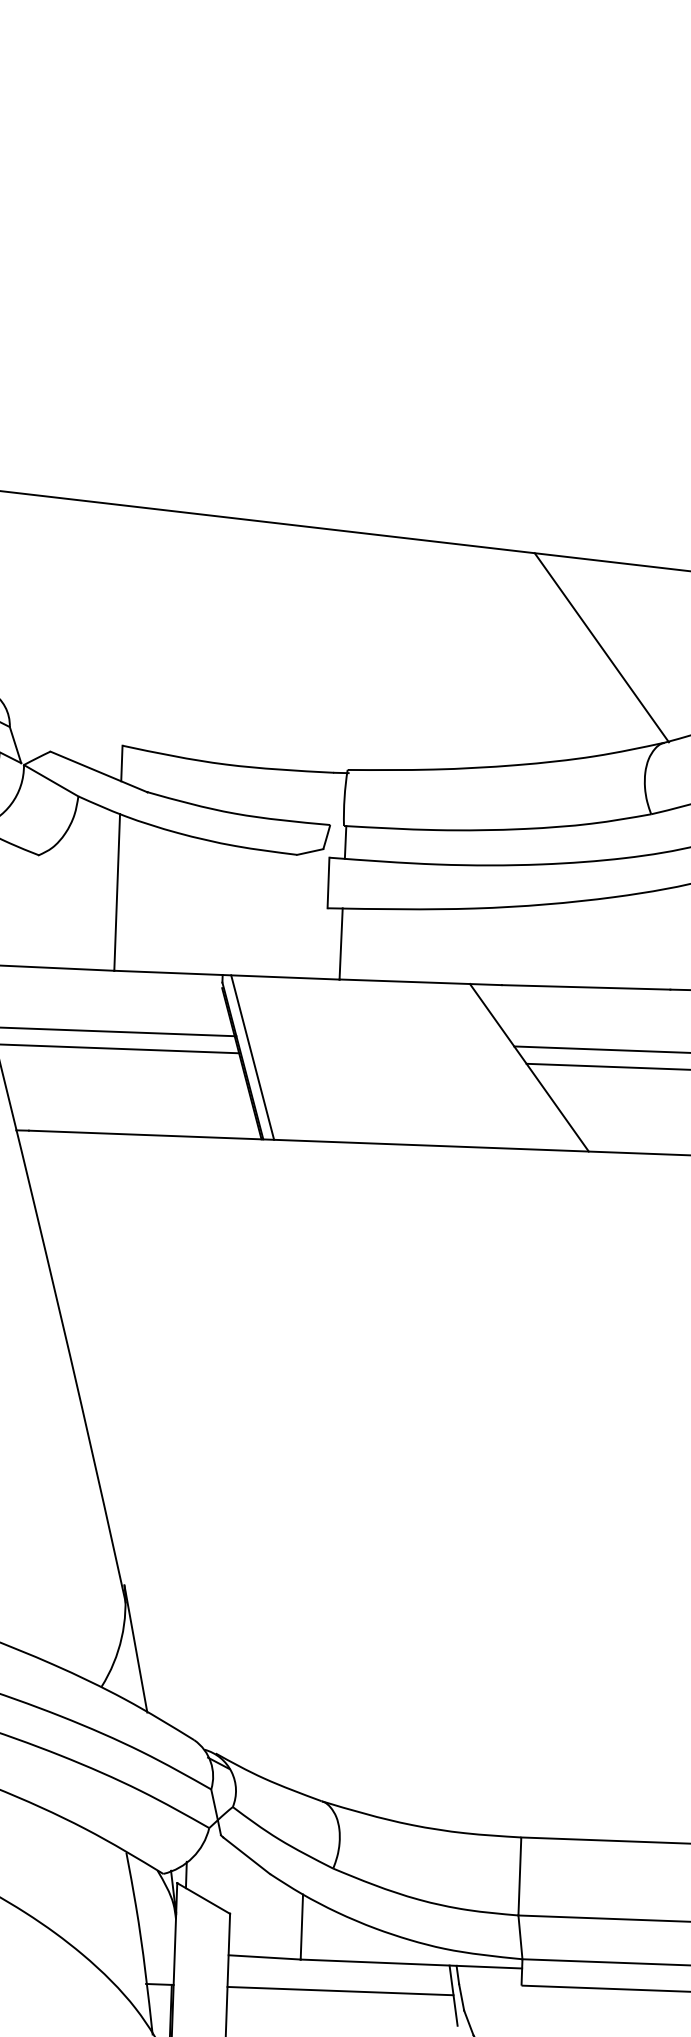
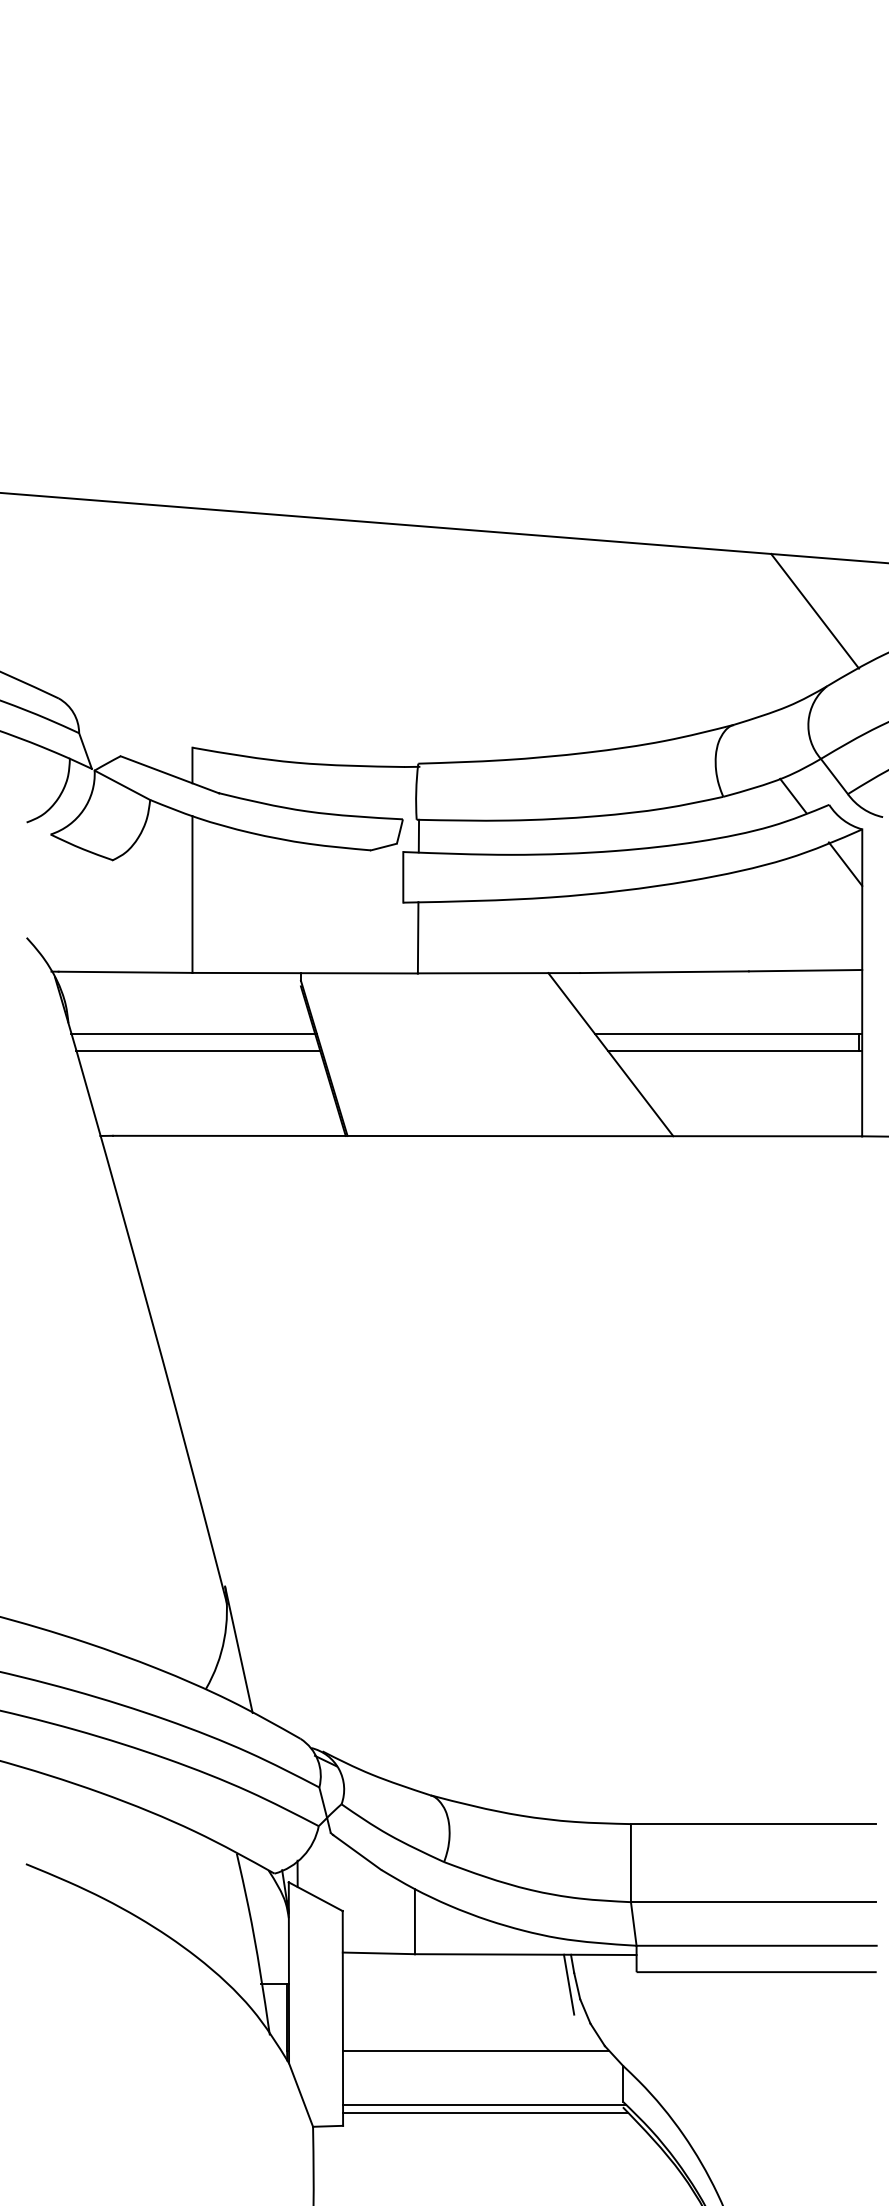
line: (601, 648) -> (667, 632), removed
line: (252, 1057) -> (333, 1054), removed
line: (340, 1991) -> (455, 1984), removed

